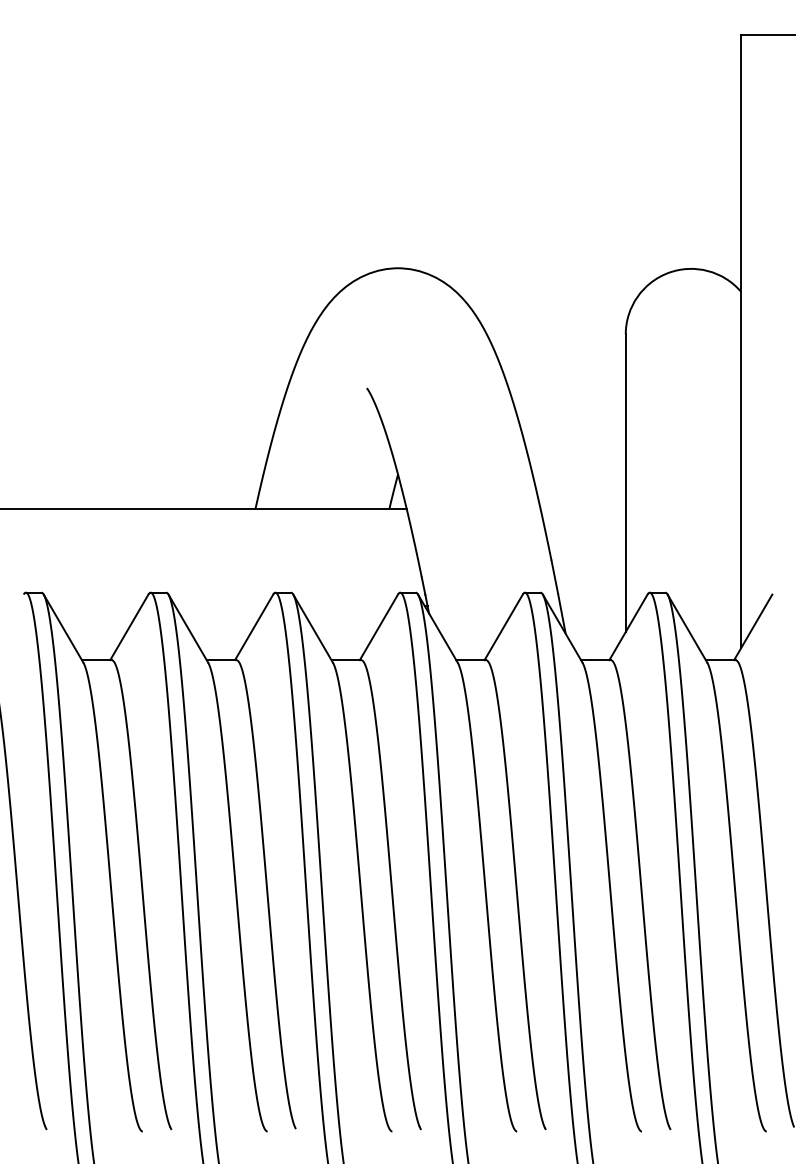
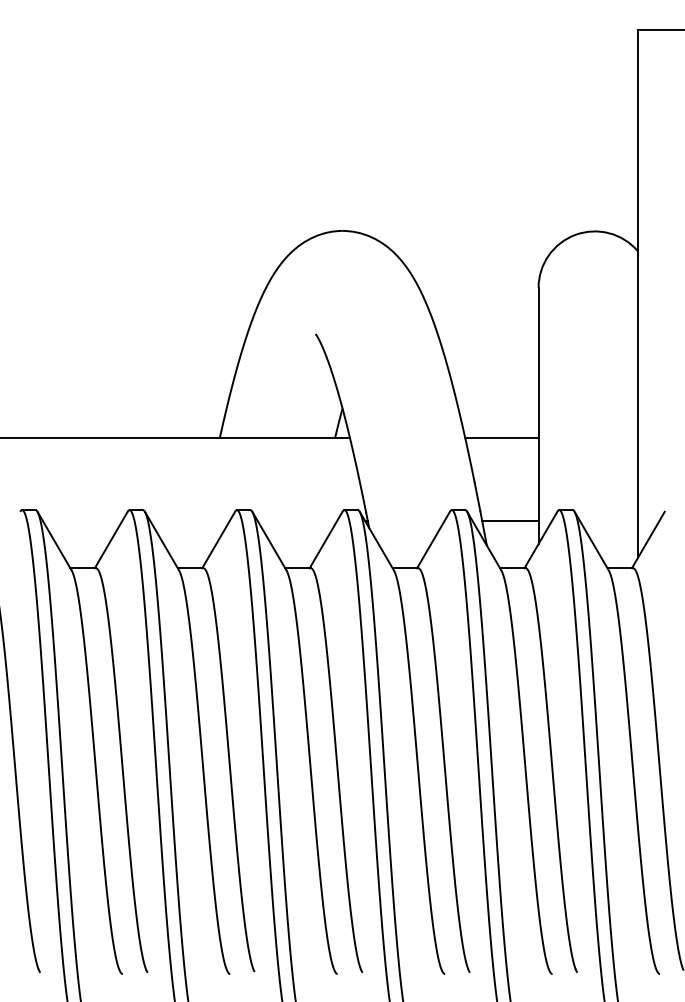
line: (582, 509) -> (501, 438), added
line: (592, 605) -> (509, 521), added

